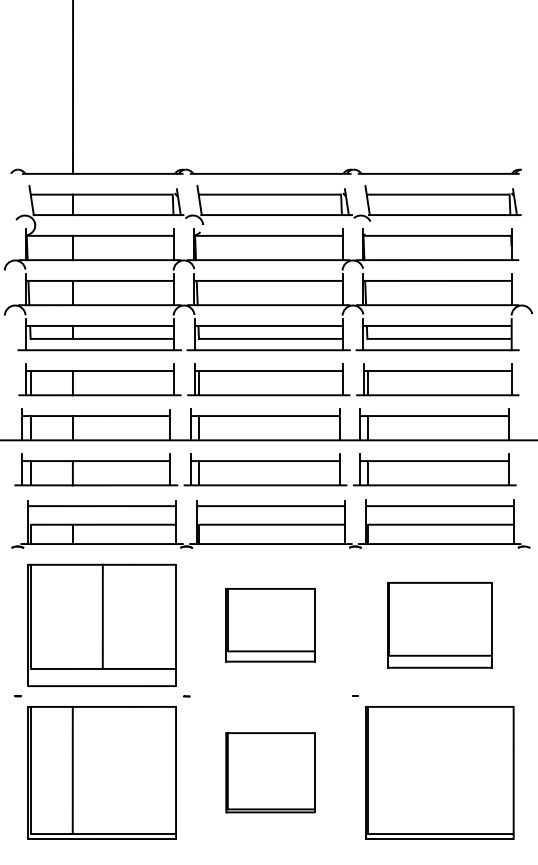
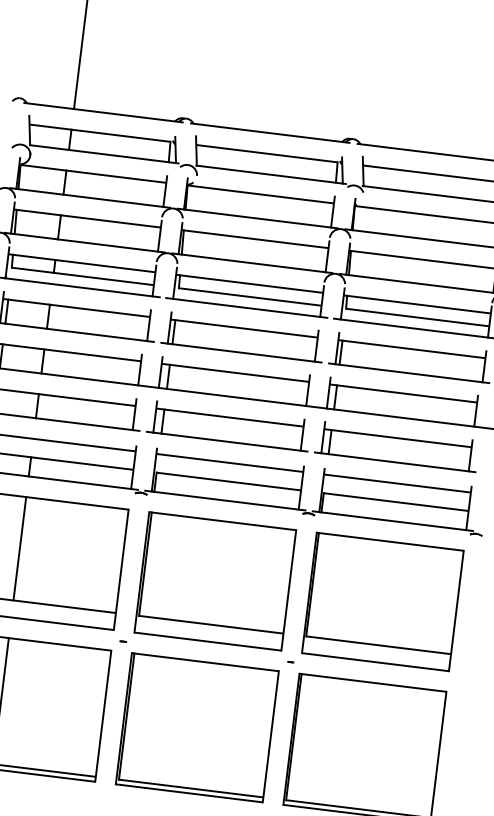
line: (102, 616) -> (19, 548), moved
part: (270, 624) -> (215, 580), size x1.67
part: (439, 624) -> (382, 600), size x1.43
part: (270, 772) -> (197, 727), size x1.67

